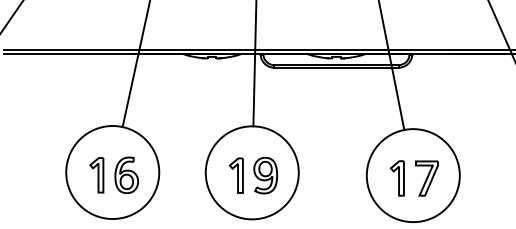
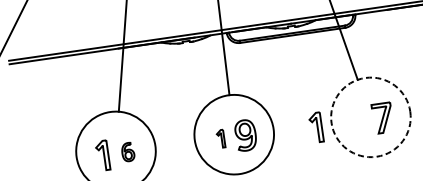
part: (126, 175) -> (128, 152), size x0.6
part: (235, 175) -> (220, 138), size x0.6
circle: (412, 175) -> (370, 117), solid -> dashed
part: (396, 178) -> (315, 127), moved

